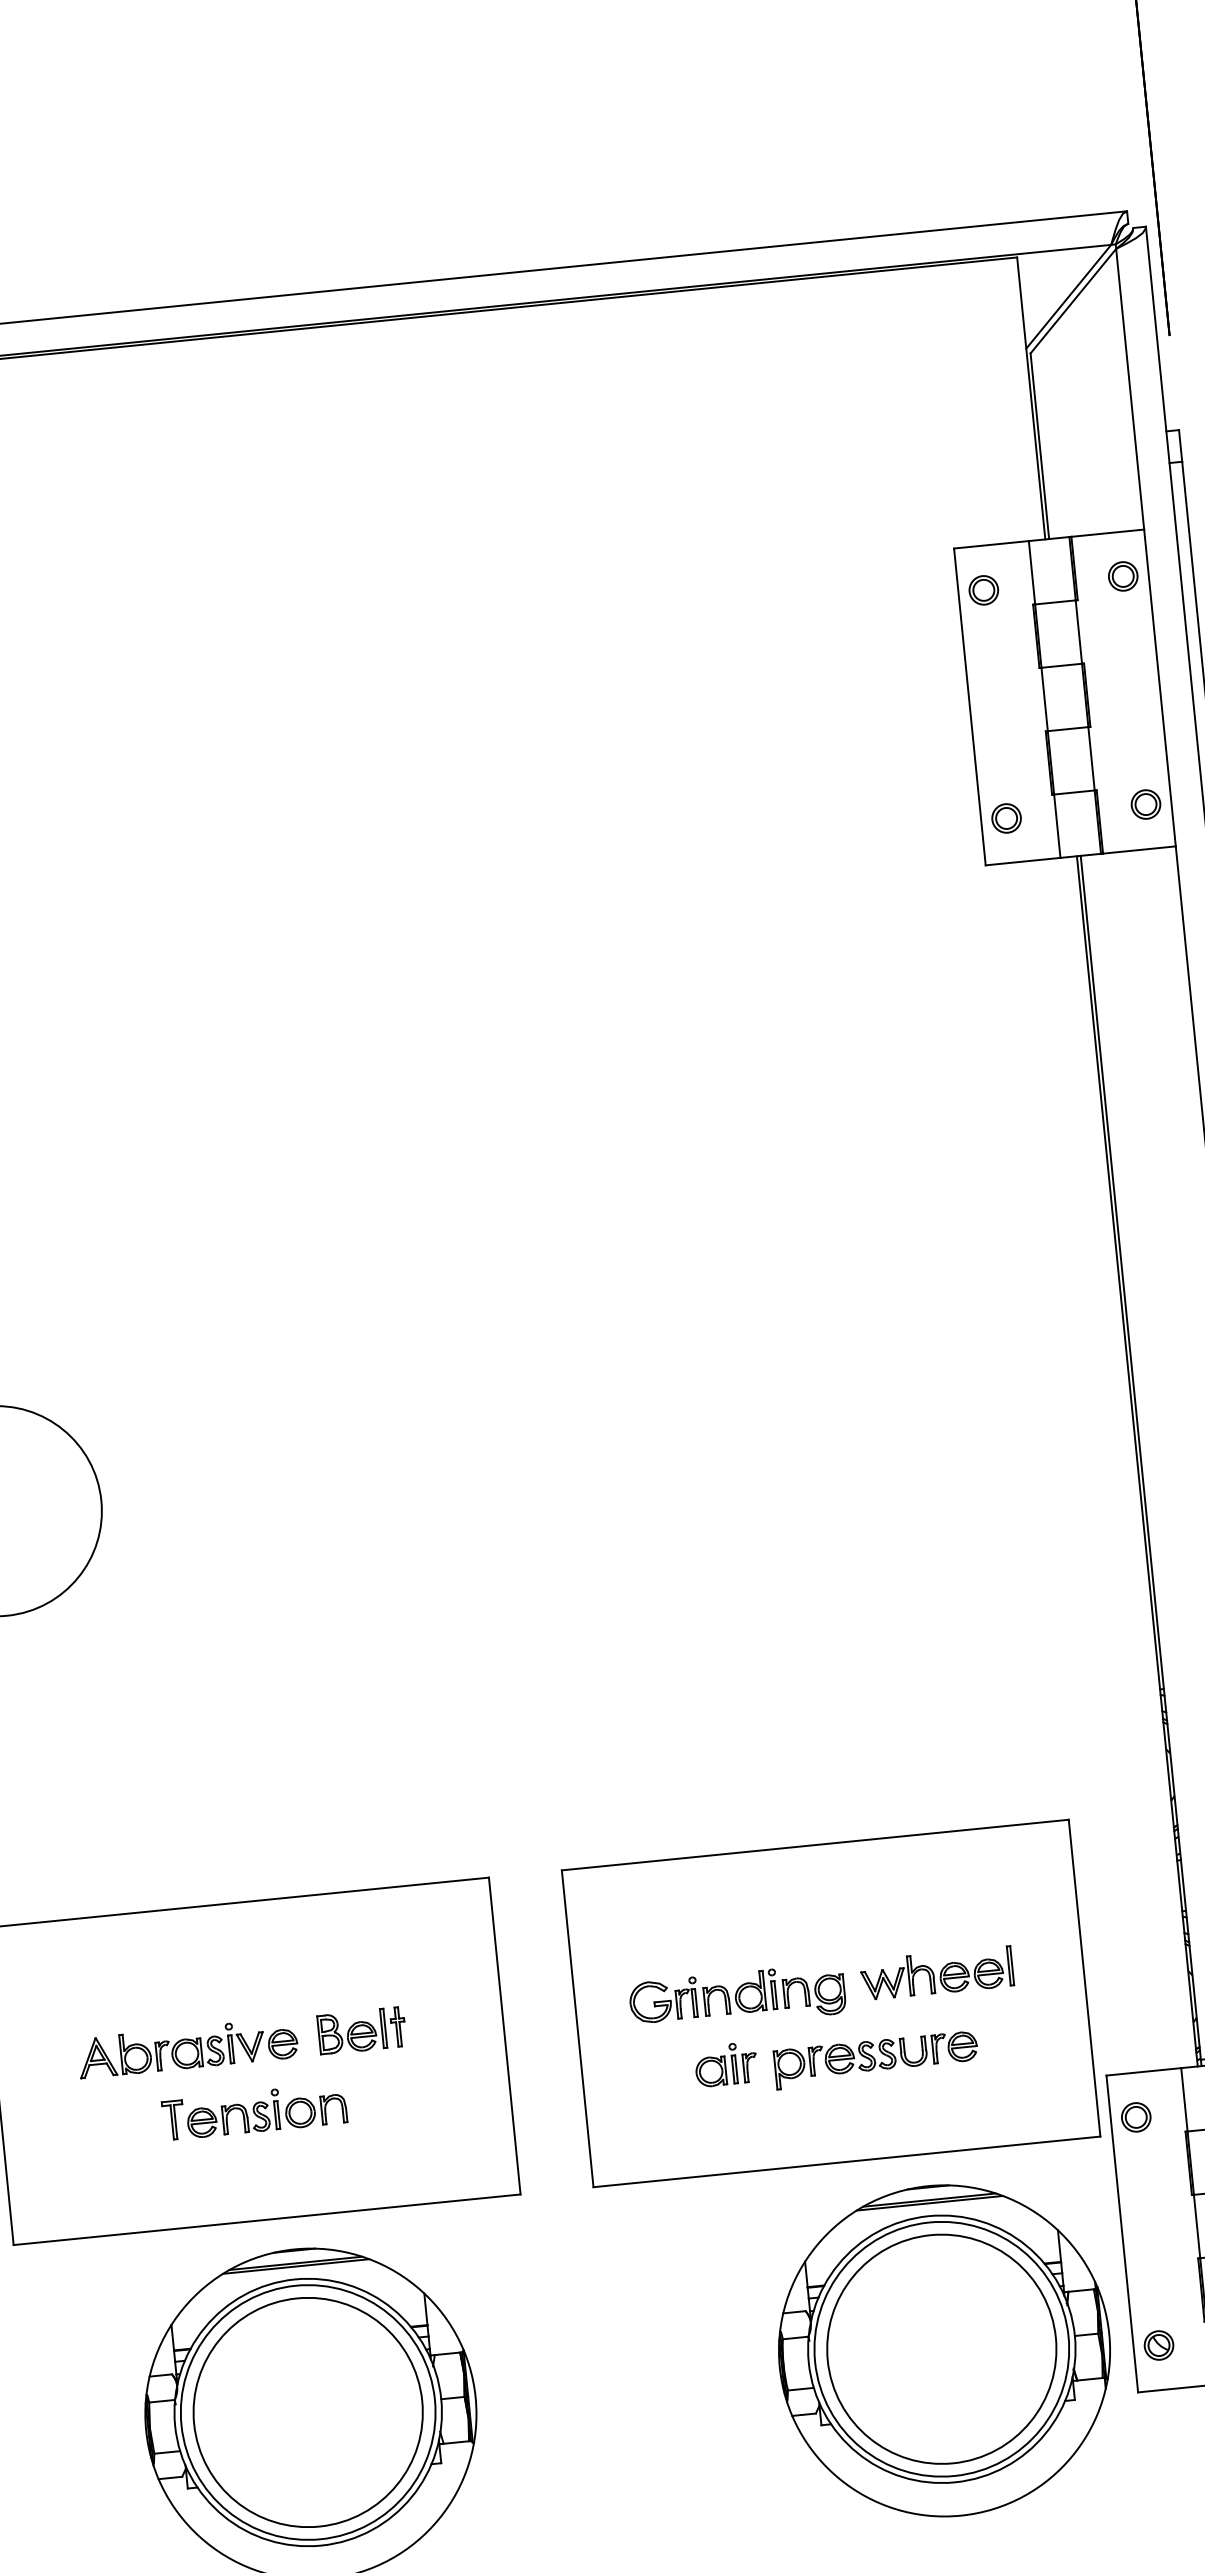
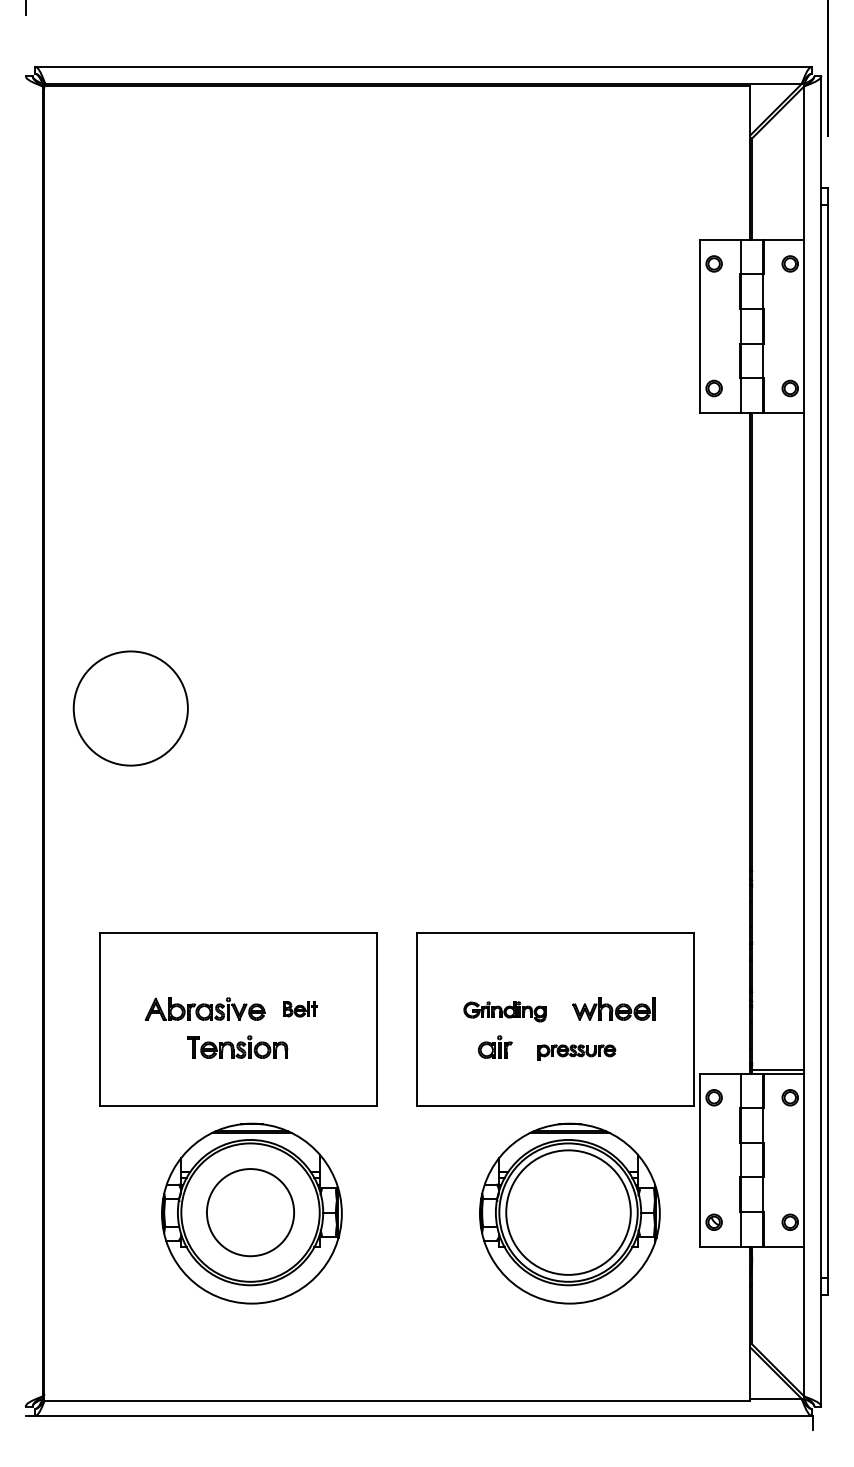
part: (736, 1997) -> (504, 1011), size x0.7
part: (362, 2029) -> (300, 1008), size x0.7
part: (875, 2059) -> (576, 1052), size x0.7
part: (943, 2350) -> (569, 1213), moved
circle: (308, 2412) -> (250, 1212), size x0.7

